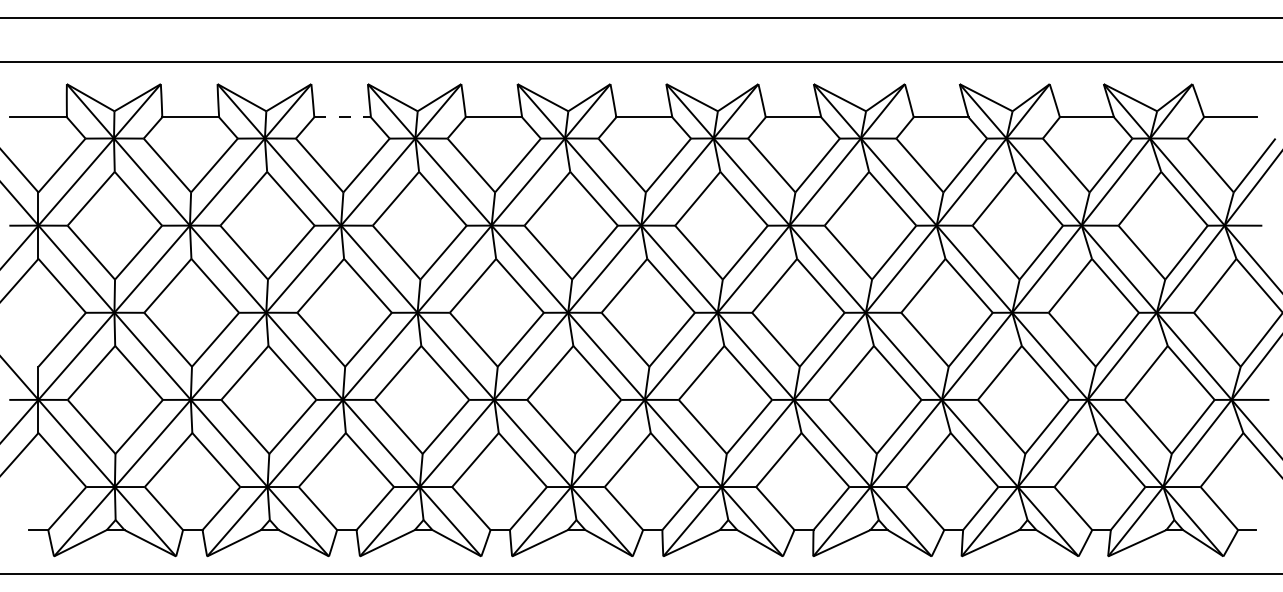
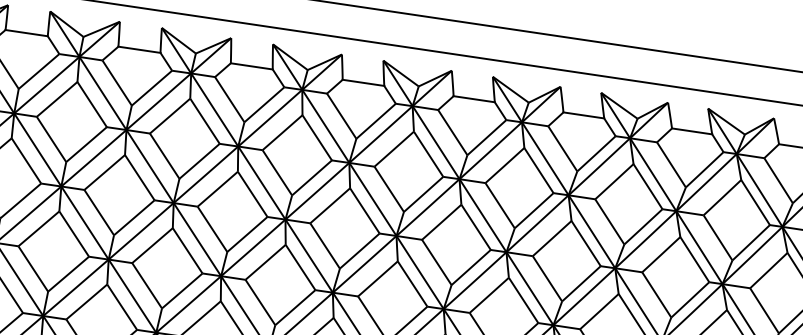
line: (343, 117) -> (140, 50), dashed -> solid

